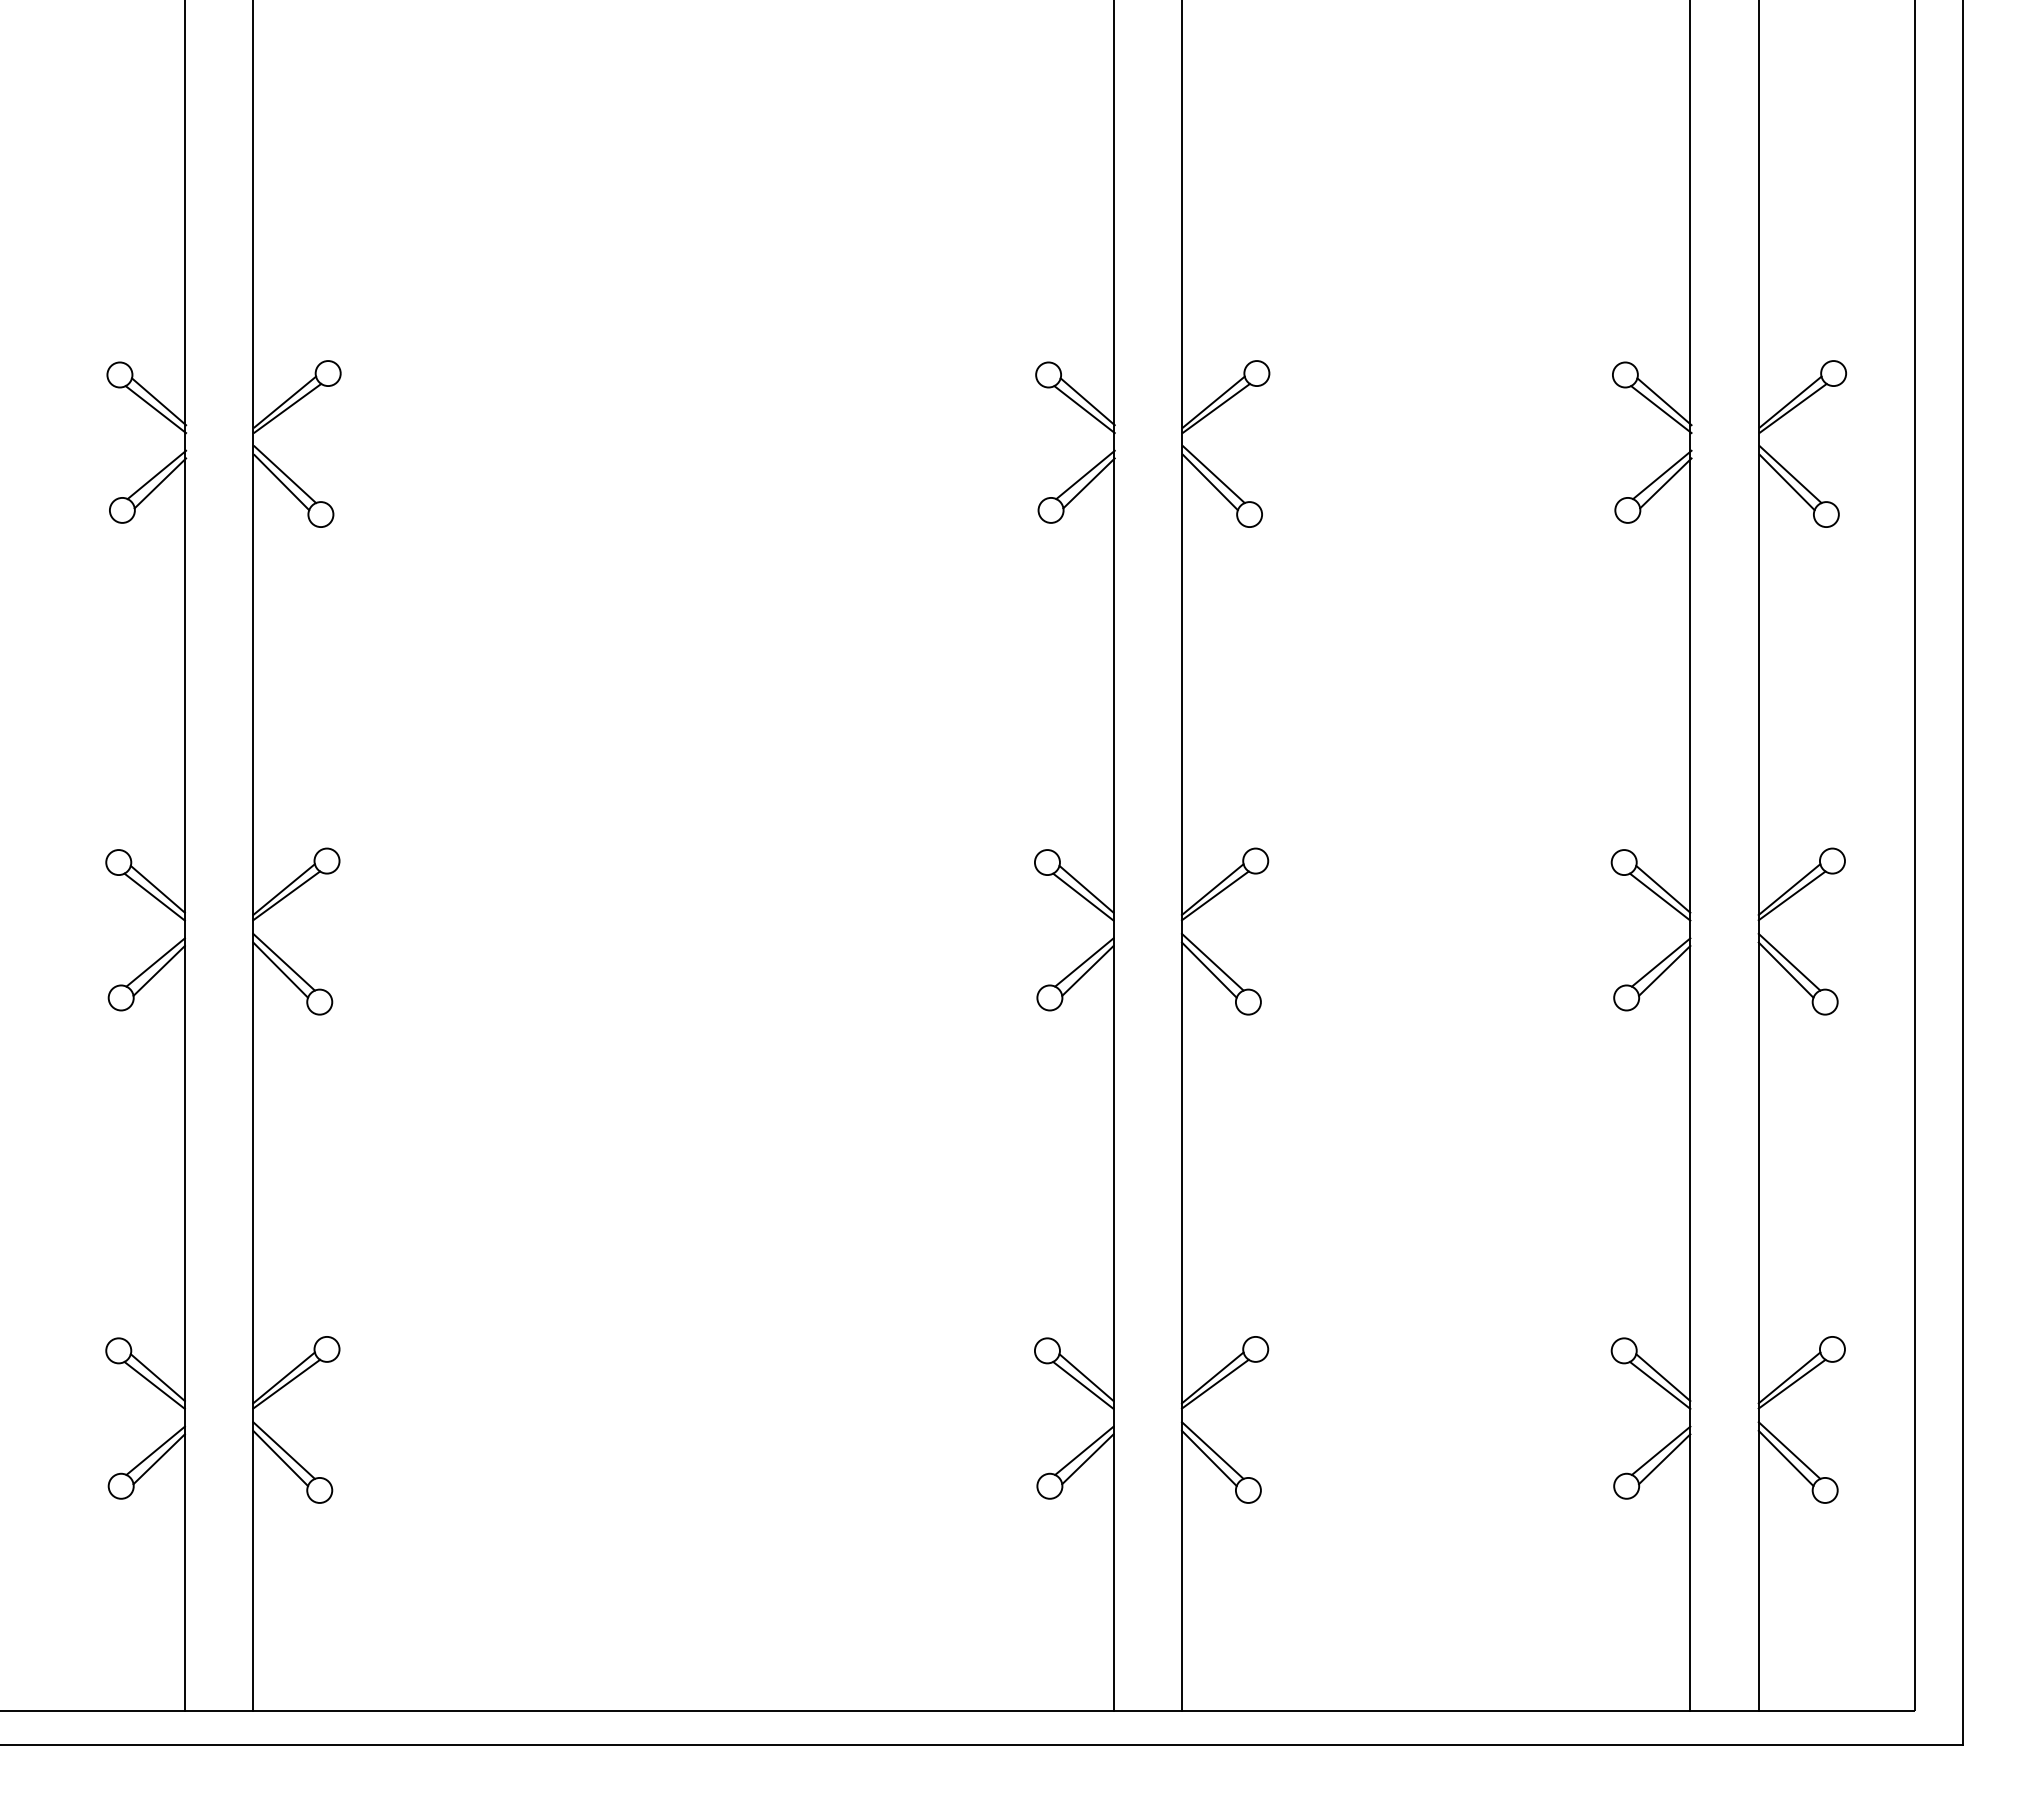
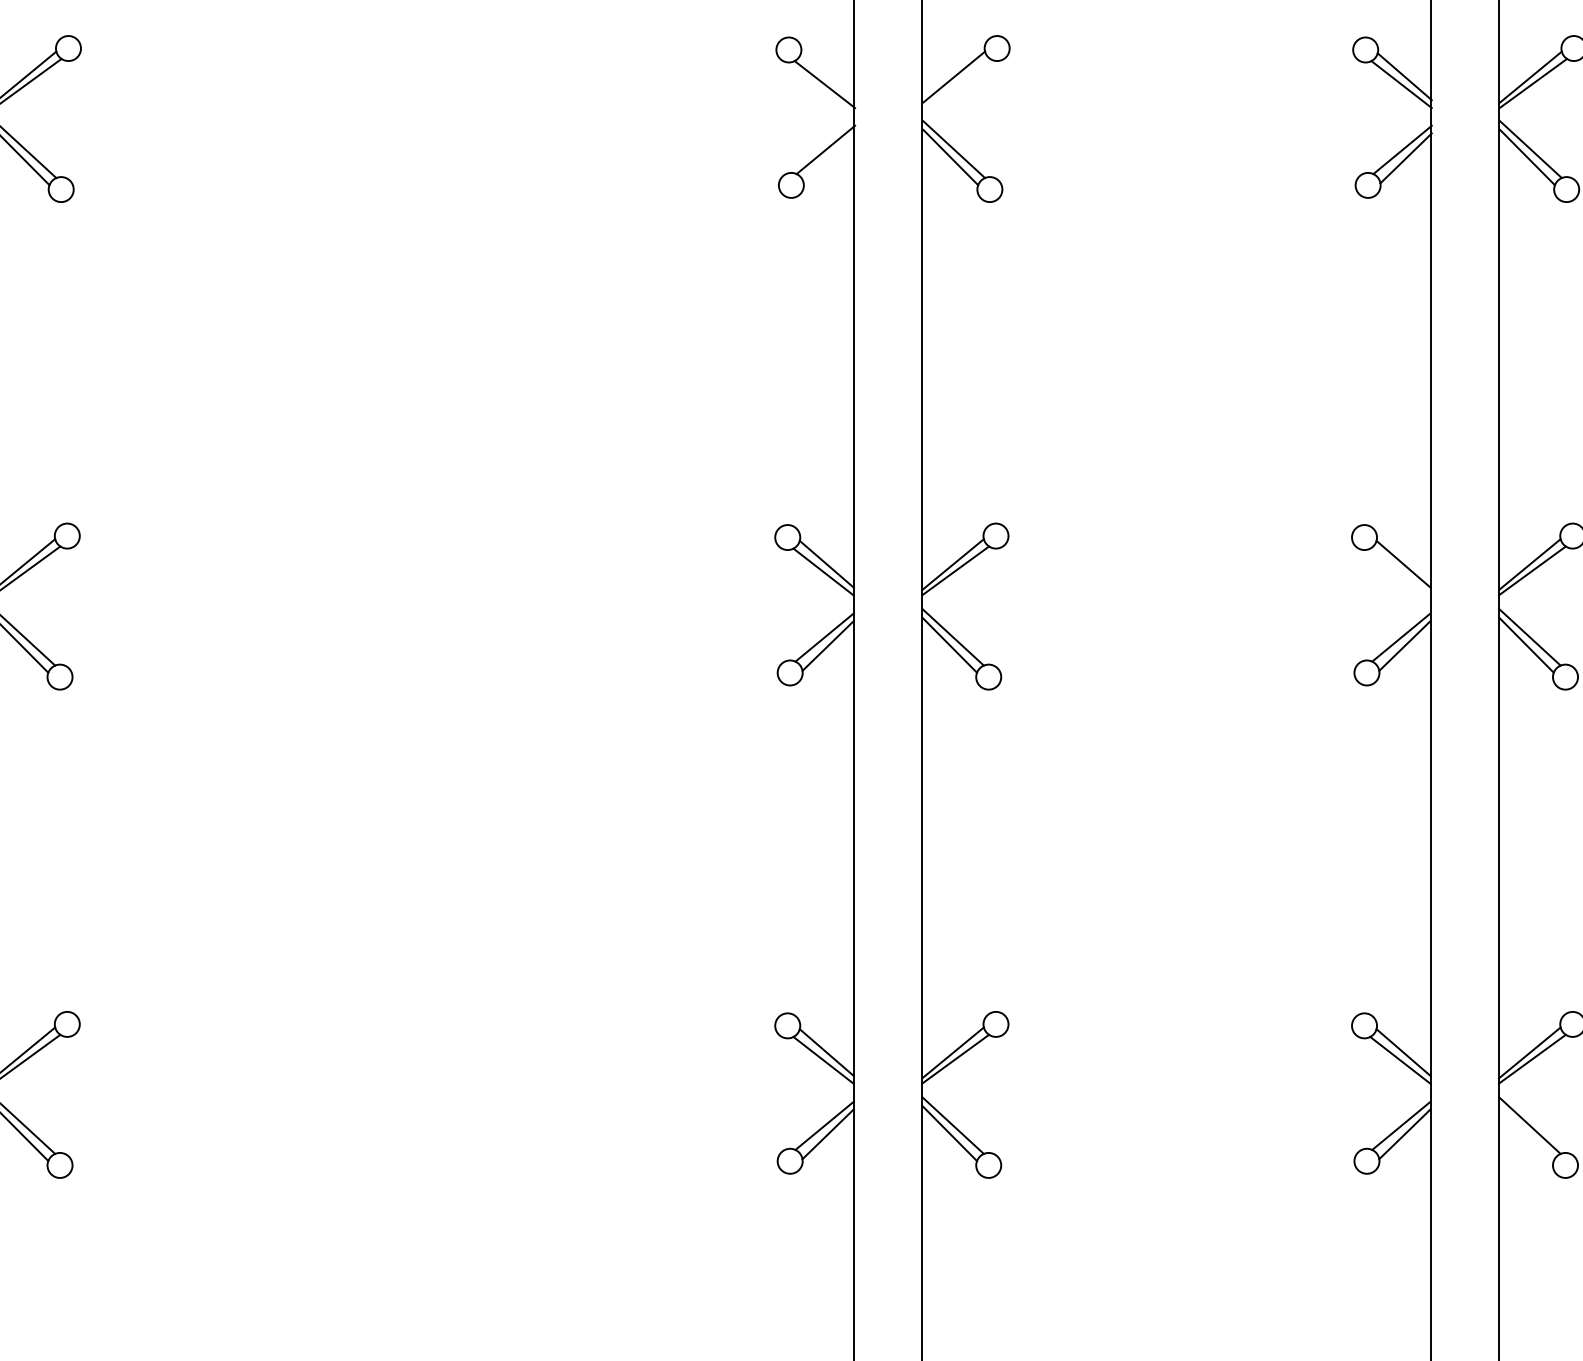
line: (1087, 401) -> (827, 76), removed
line: (1216, 407) -> (956, 82), removed
line: (1088, 483) -> (828, 158), removed
line: (1660, 896) -> (1400, 571), removed
line: (1785, 1458) -> (1525, 1133), removed

